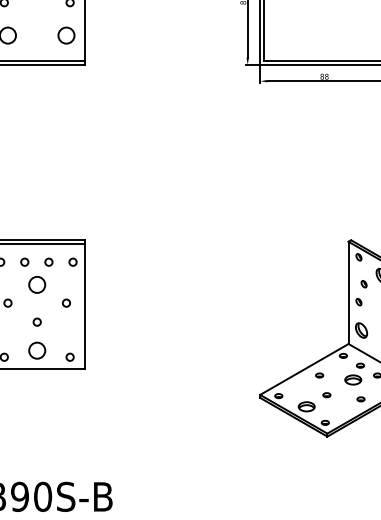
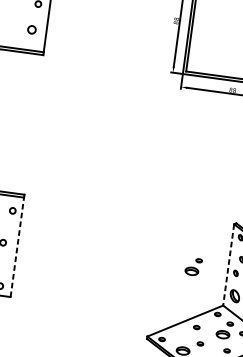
circle: (66, 35) -> (31, 29), size x0.6
line: (348, 293) -> (228, 265), solid -> dashed
part: (305, 300) -> (193, 266), added
line: (84, 306) -> (17, 247), solid -> dashed

